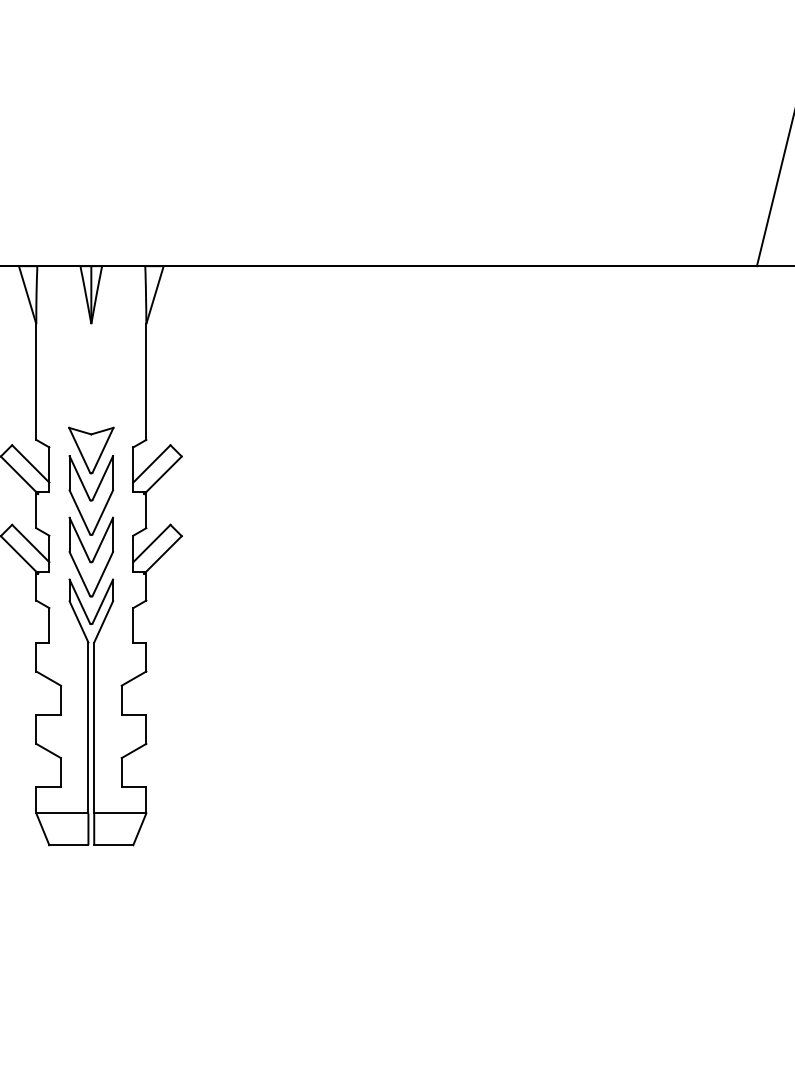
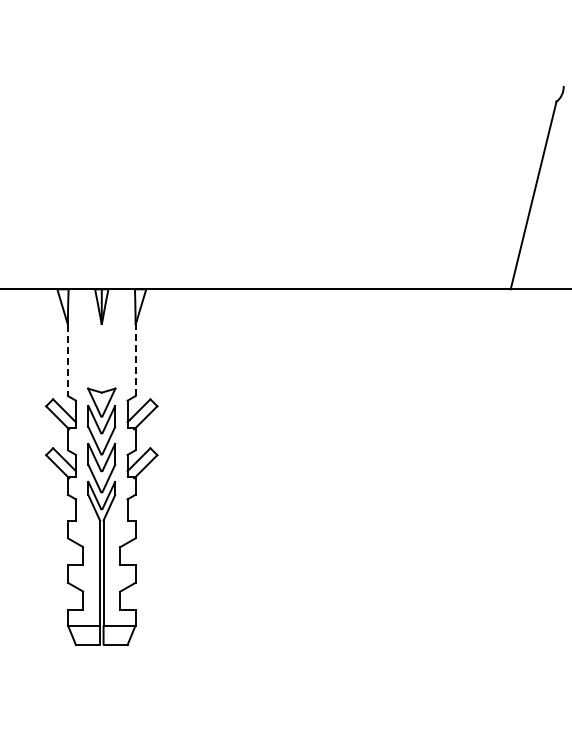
line: (37, 382) -> (68, 360), solid -> dashed
line: (146, 382) -> (135, 360), solid -> dashed

